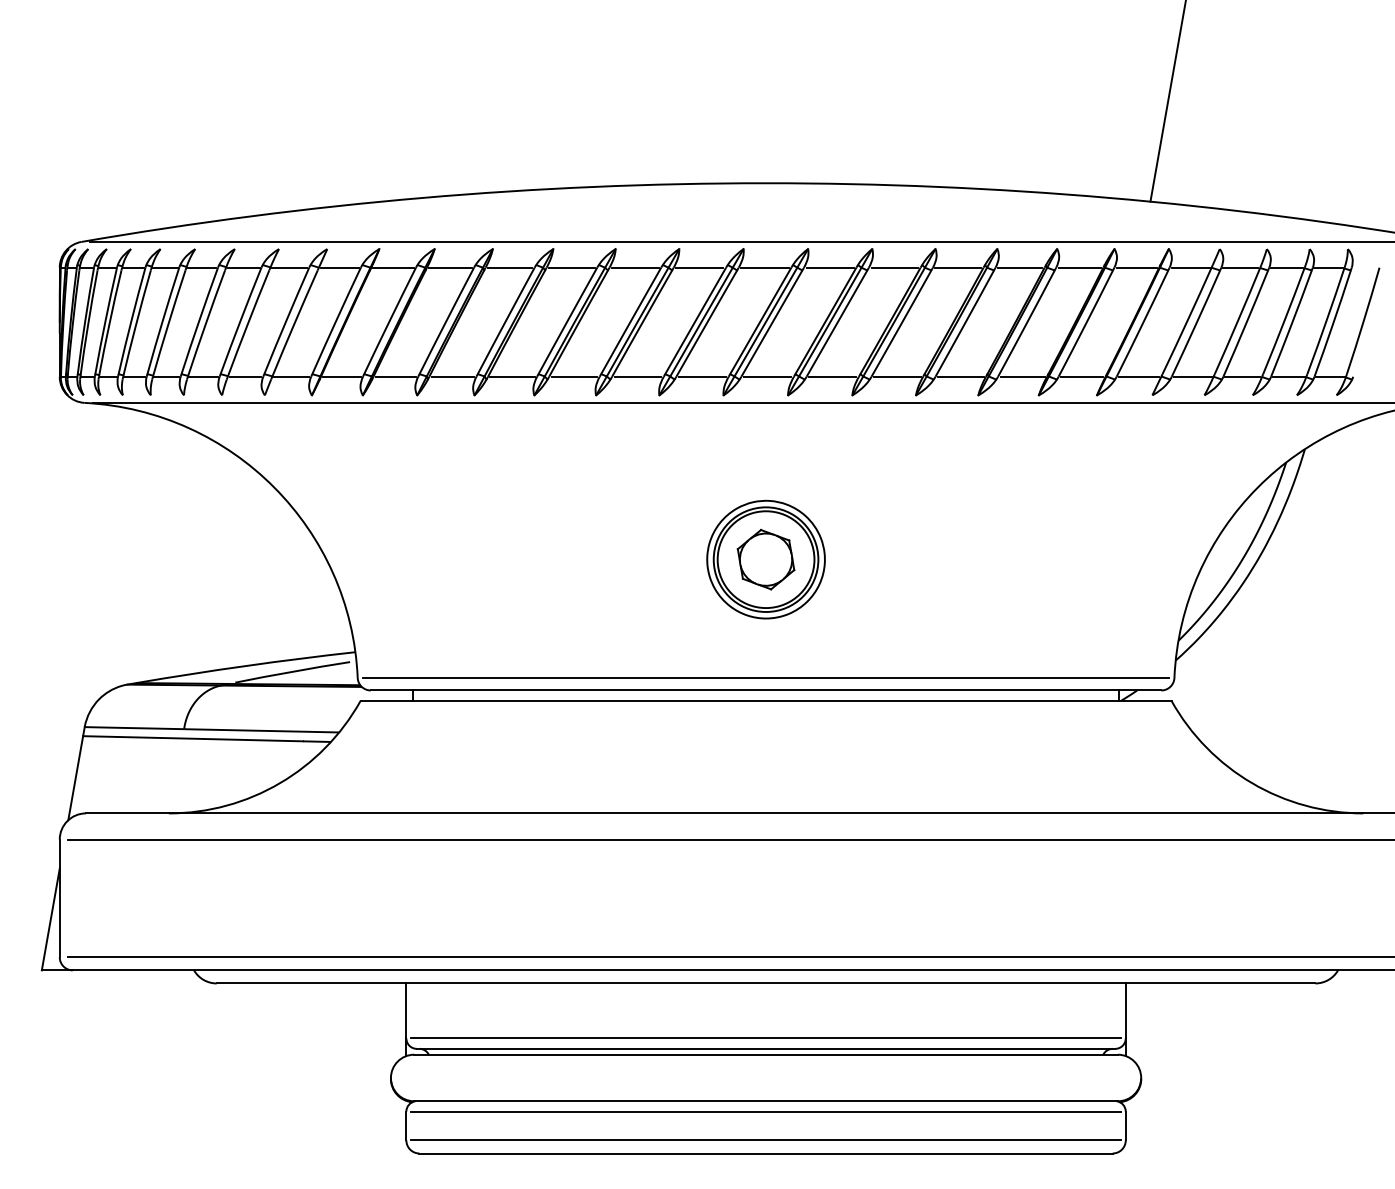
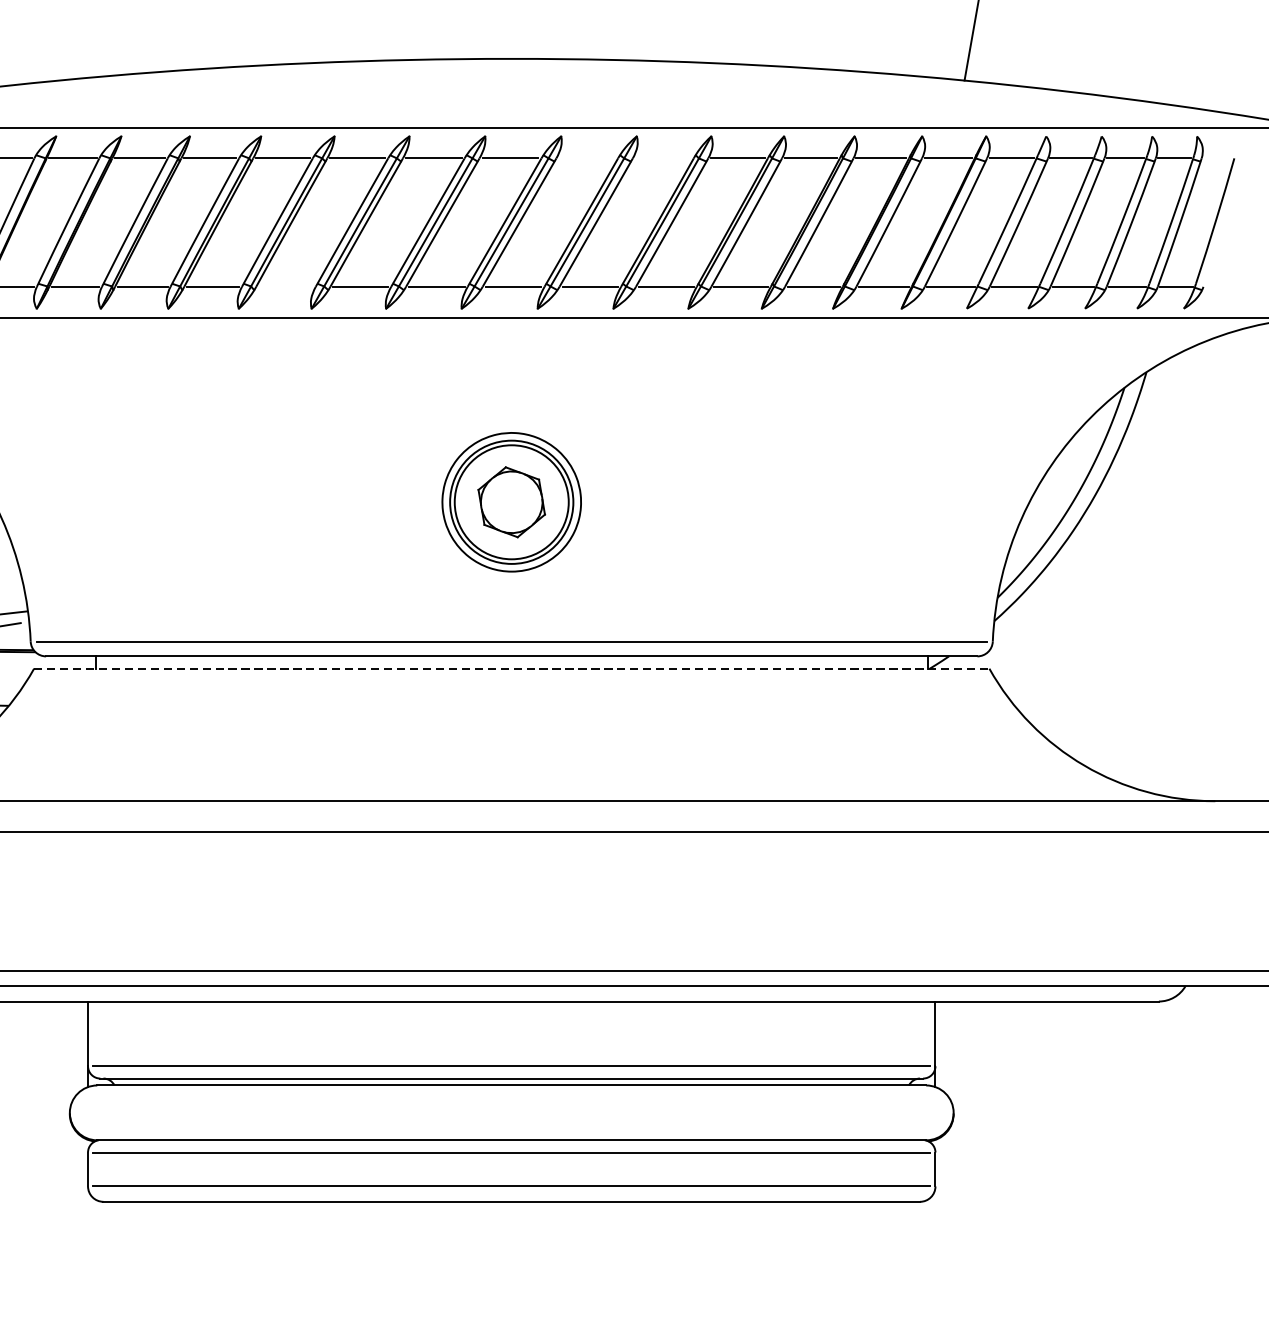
line: (829, 267) -> (586, 158), removed
line: (894, 267) -> (663, 158), removed
line: (574, 376) -> (286, 286), removed
line: (766, 700) -> (512, 668), solid -> dashed

